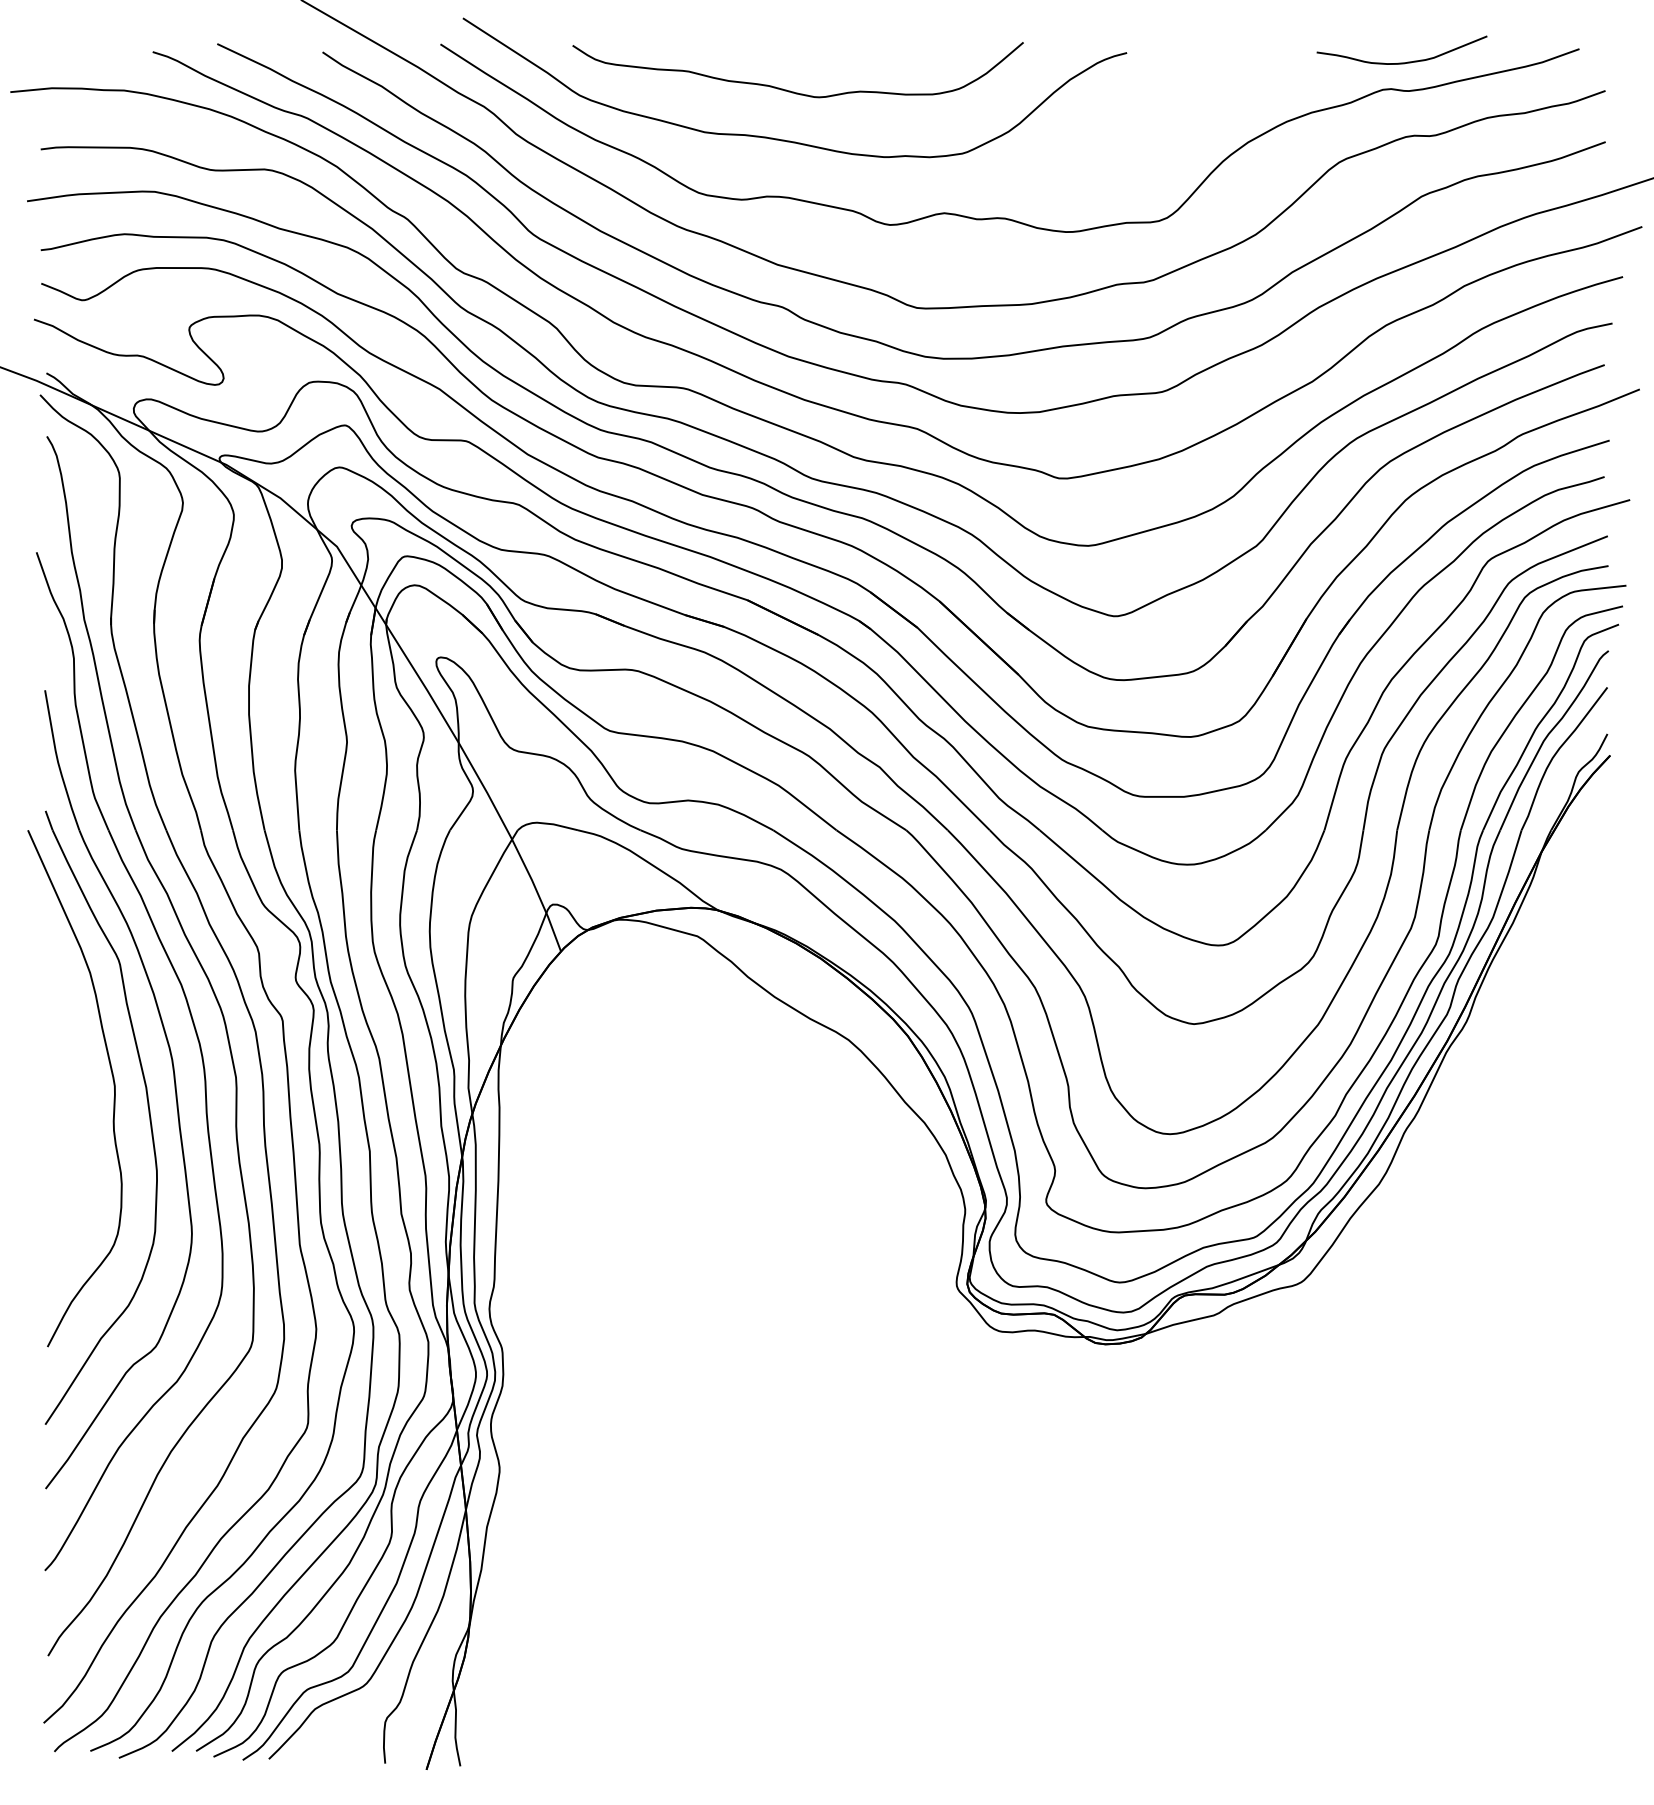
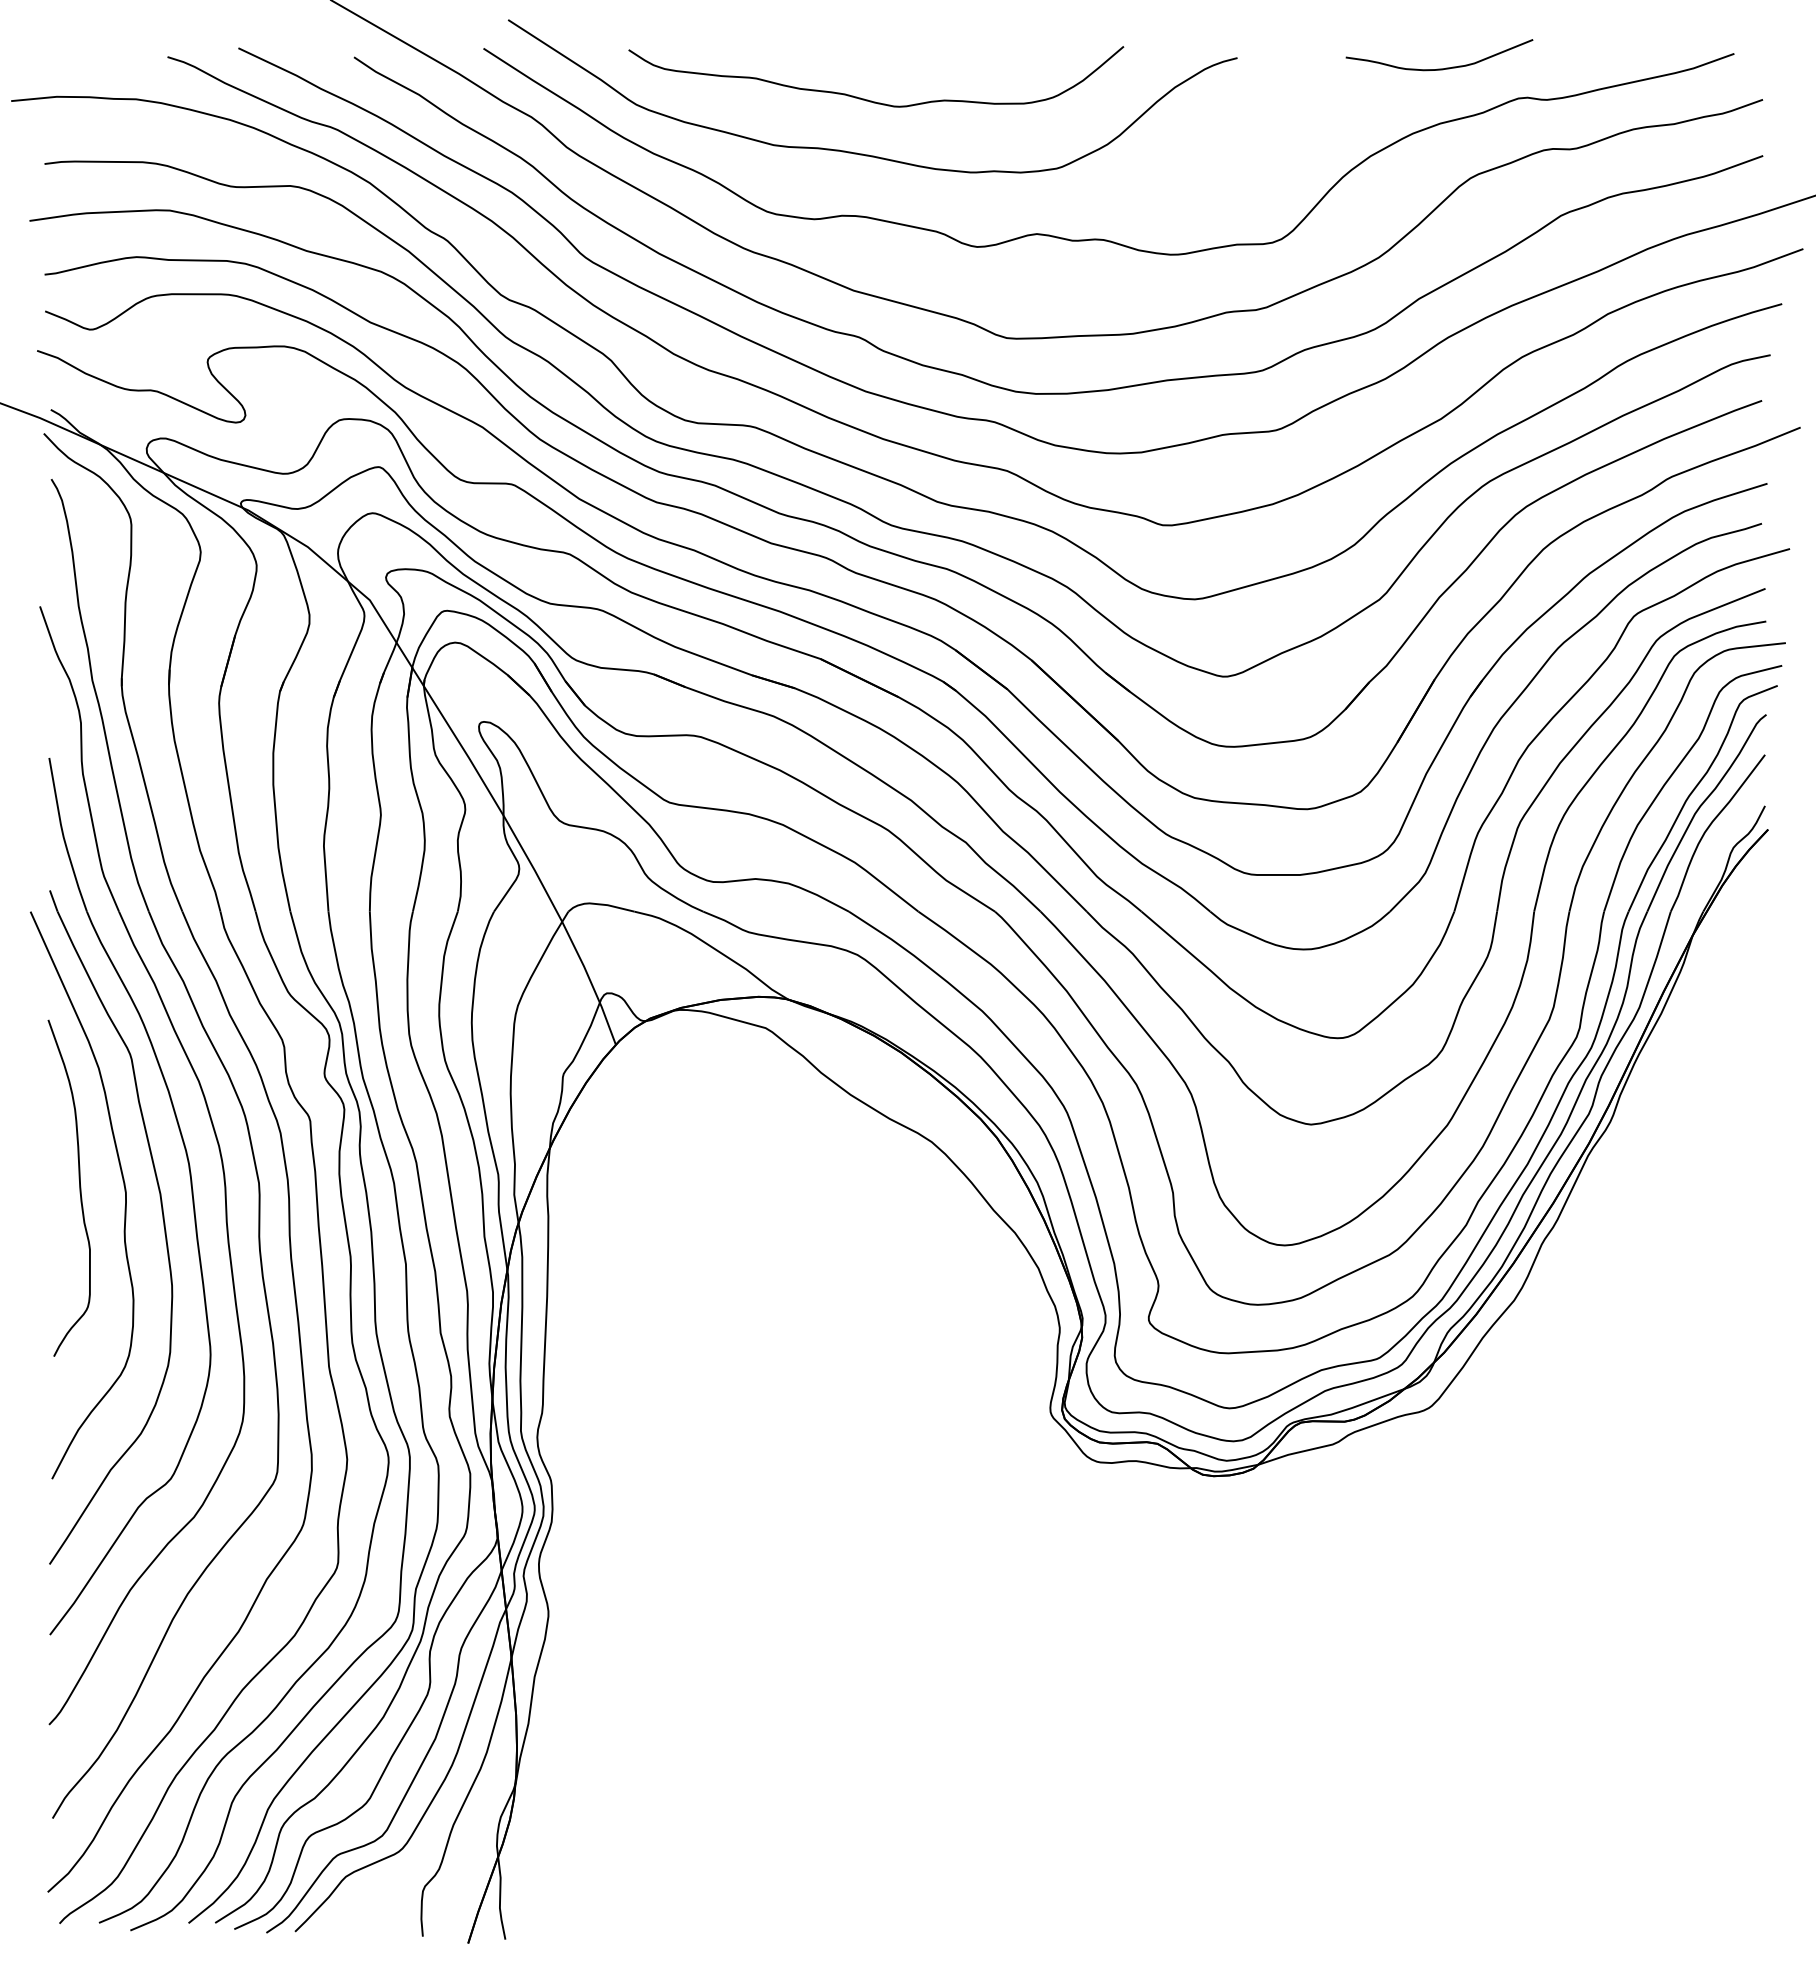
curve: (1402, 62) -> (1439, 68), moved
curve: (72, 1081) -> (79, 1187), added

